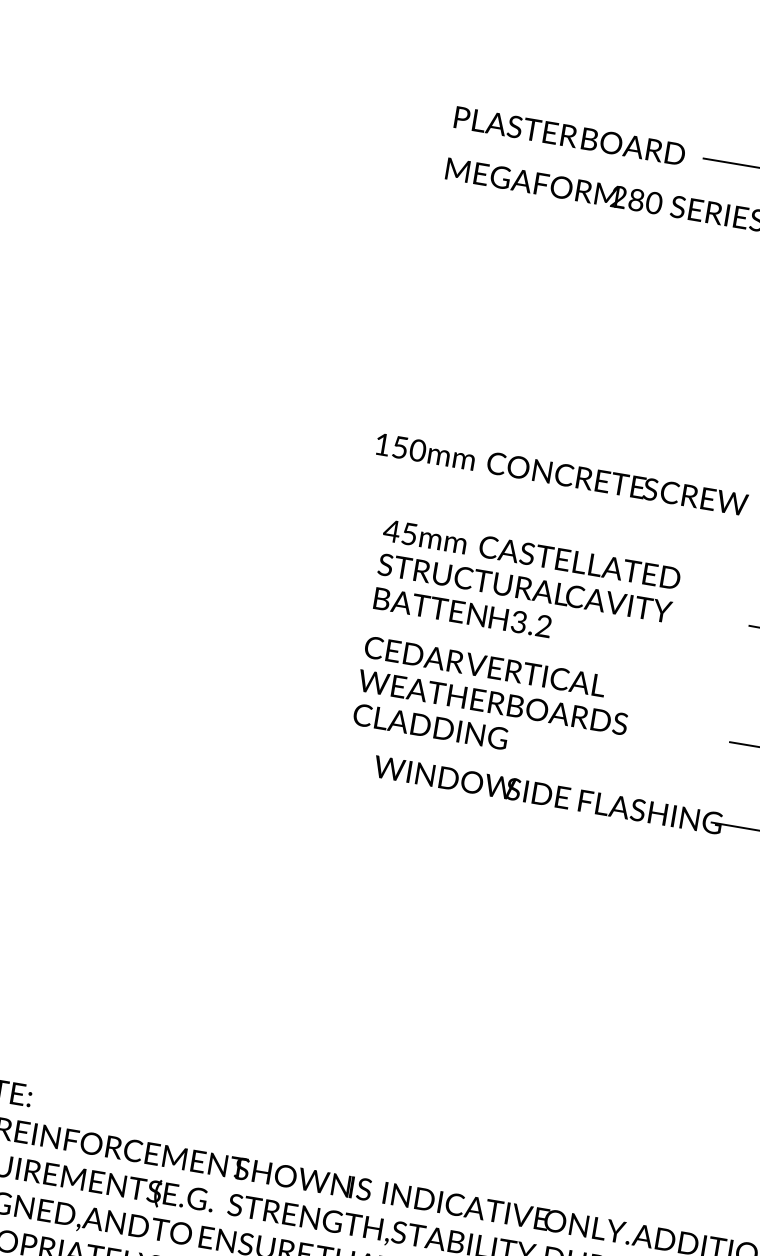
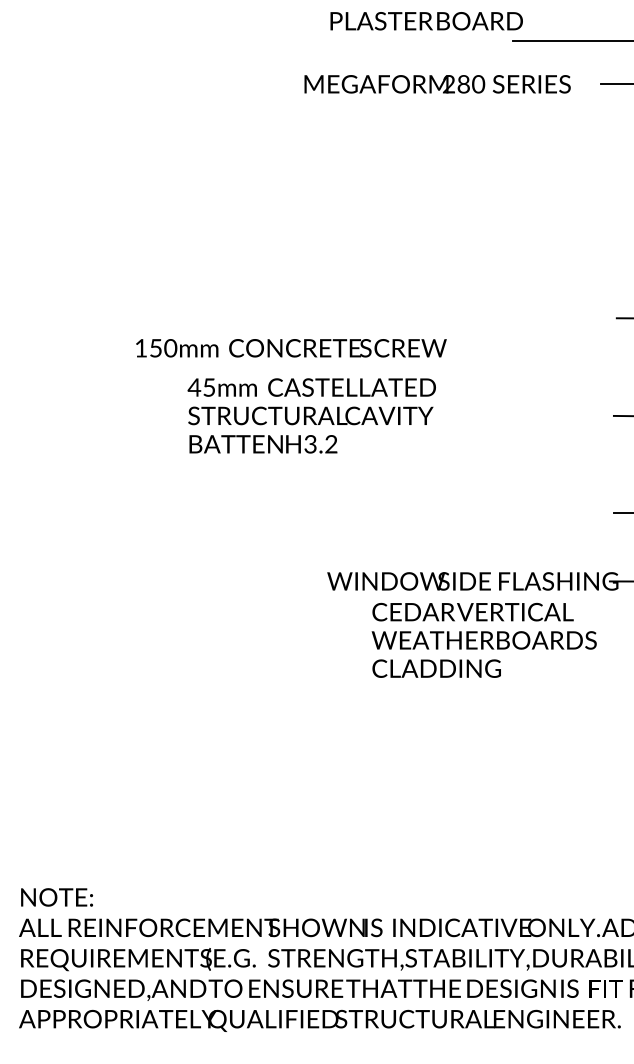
text: (569, 136) -> (426, 21), moved
text: (562, 474) -> (291, 348), moved
text: (525, 587) -> (311, 415), moved
text: (492, 701) -> (483, 639), moved

